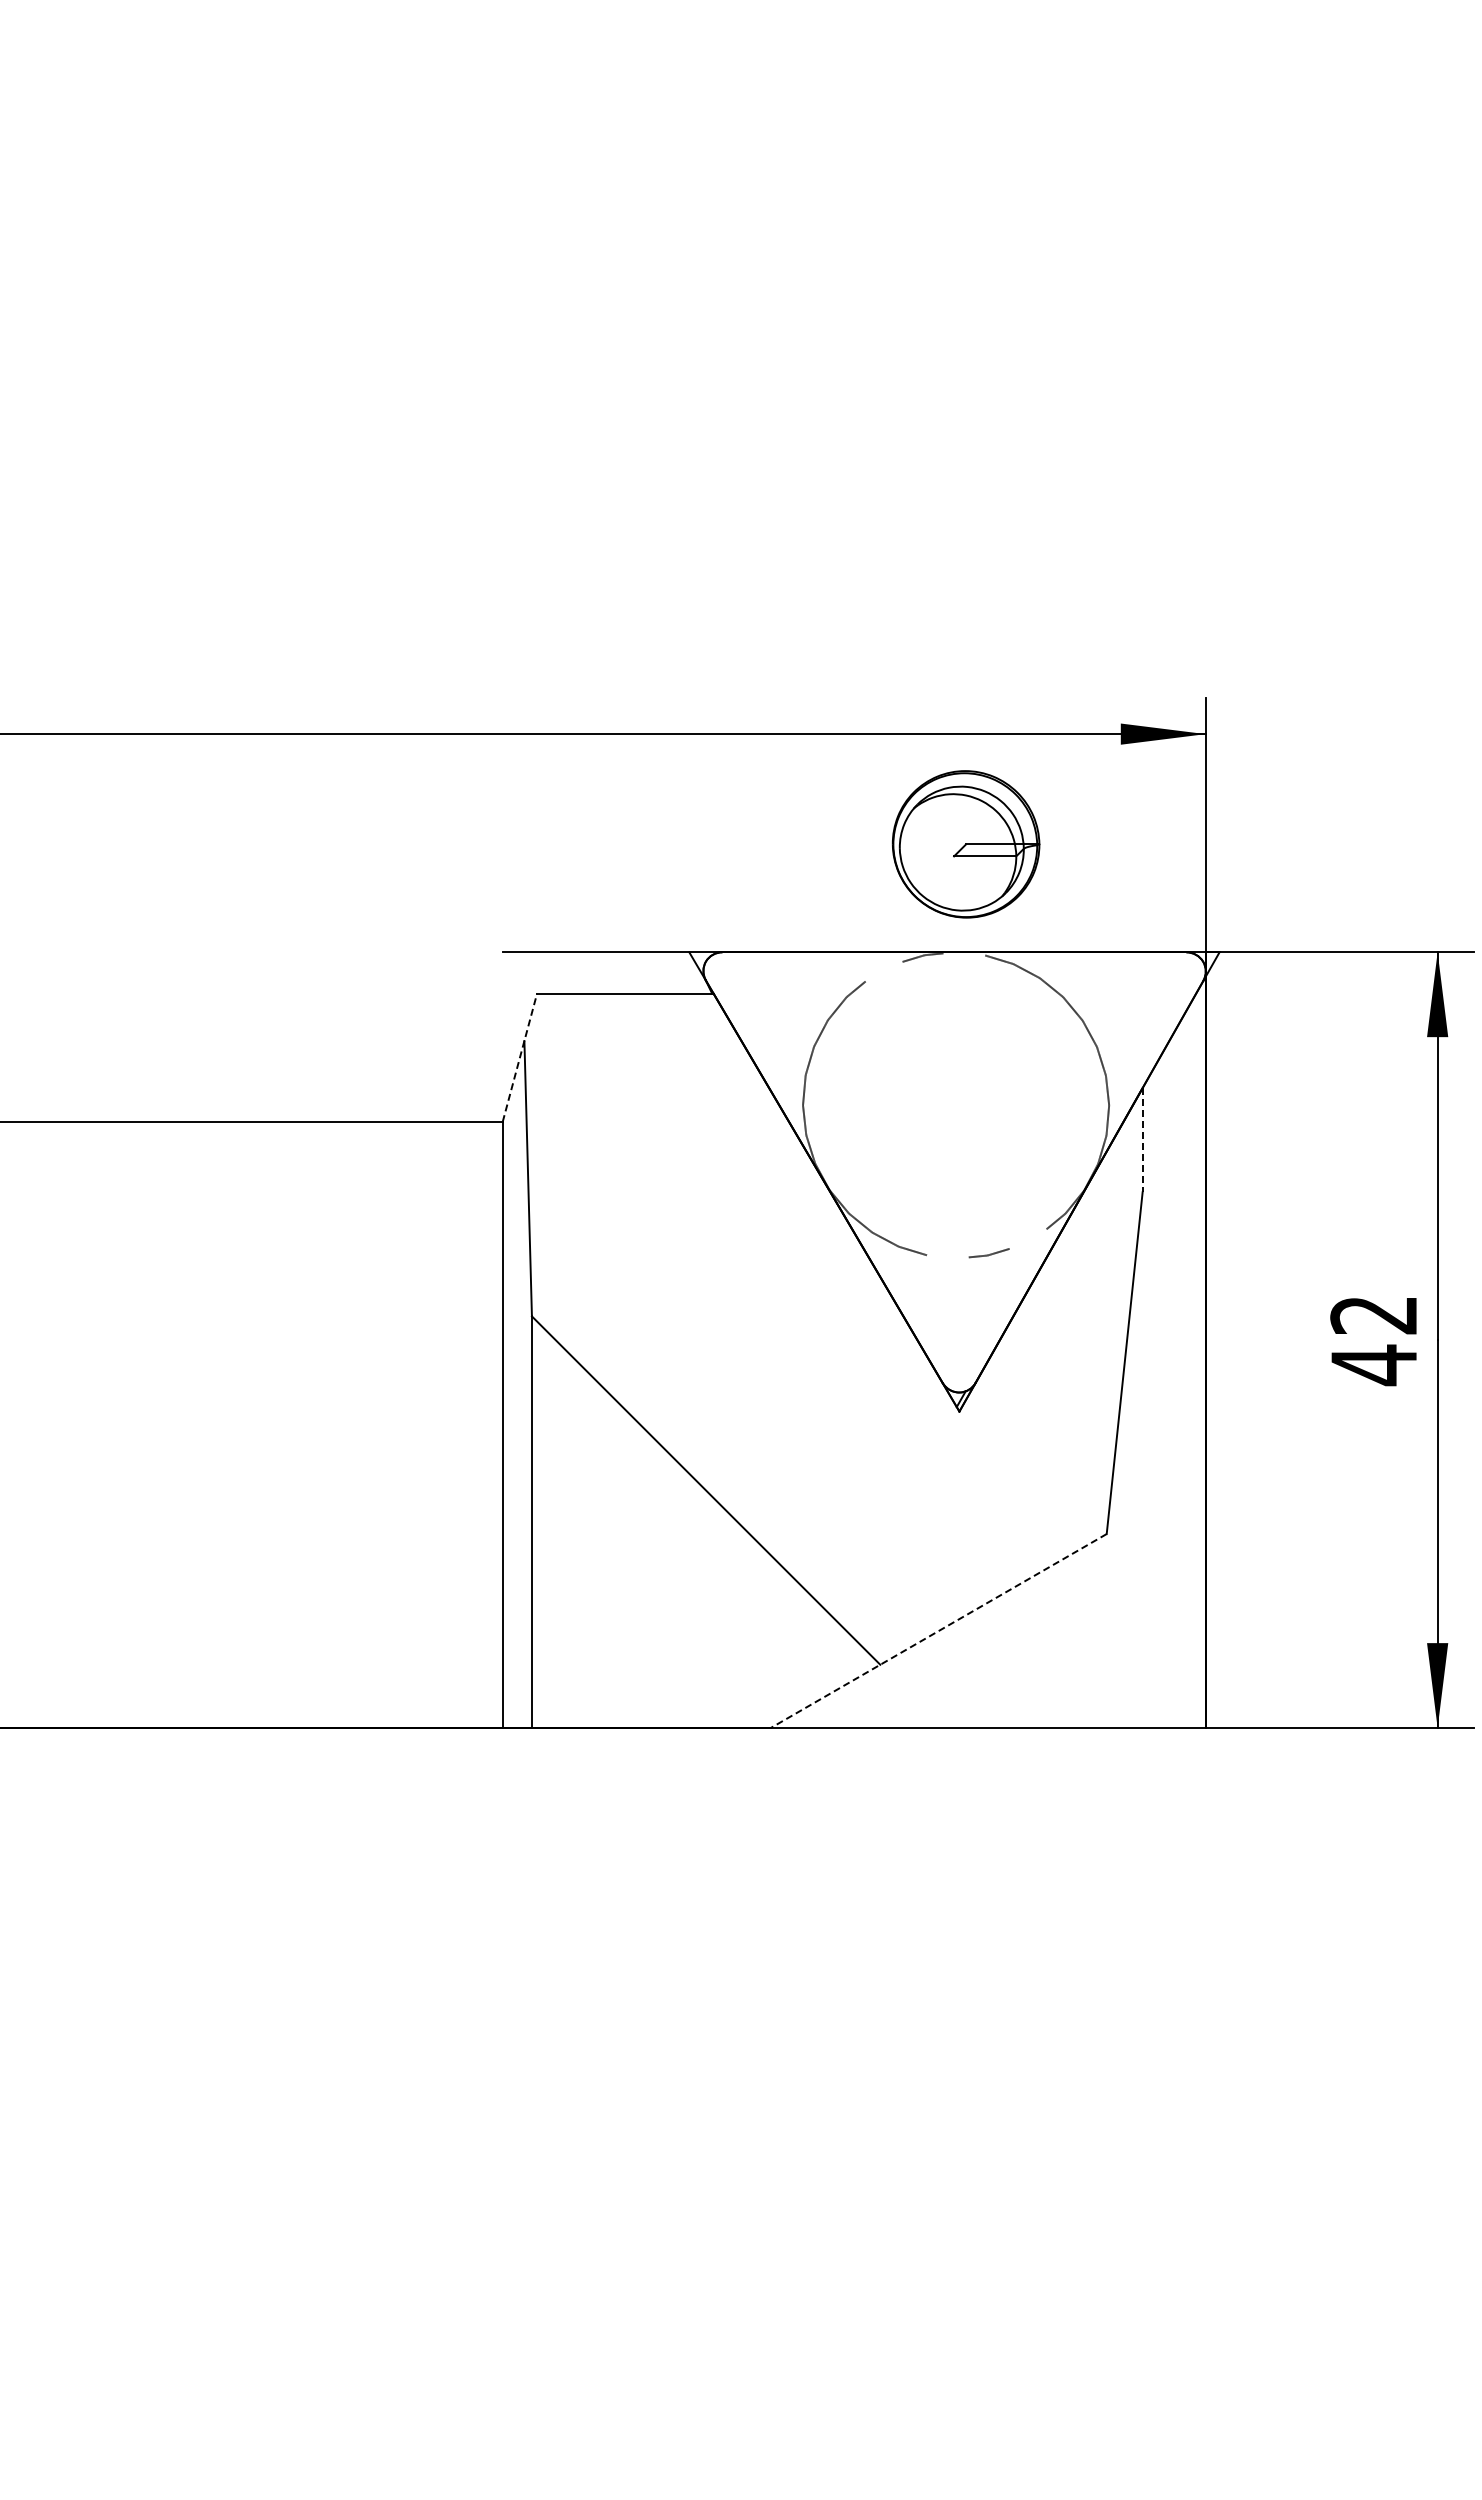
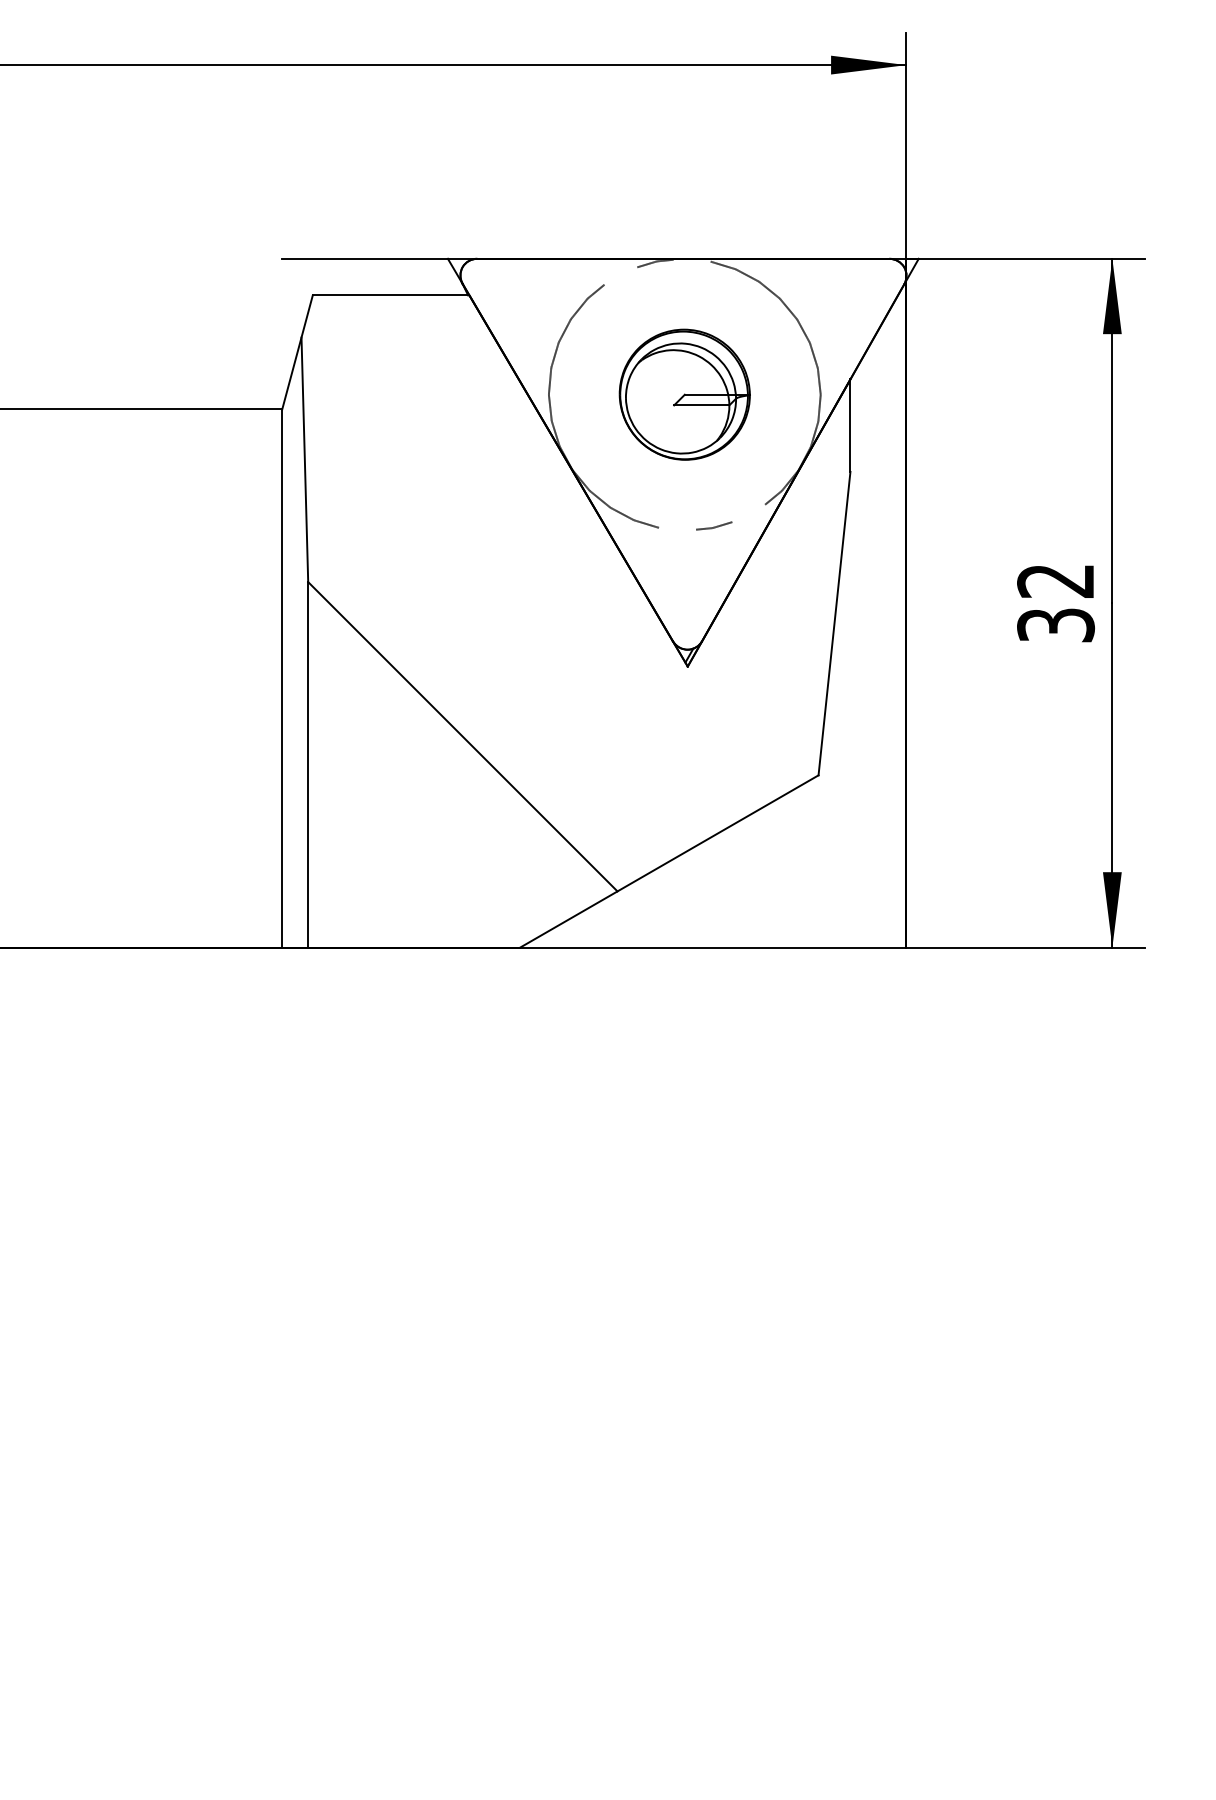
part: (965, 844) -> (684, 394), moved
line: (519, 1057) -> (297, 352), dashed -> solid
line: (1142, 1140) -> (850, 425), dashed -> solid
text: (1374, 1365) -> (1056, 625), 42 -> 32
line: (938, 1631) -> (669, 861), dashed -> solid

